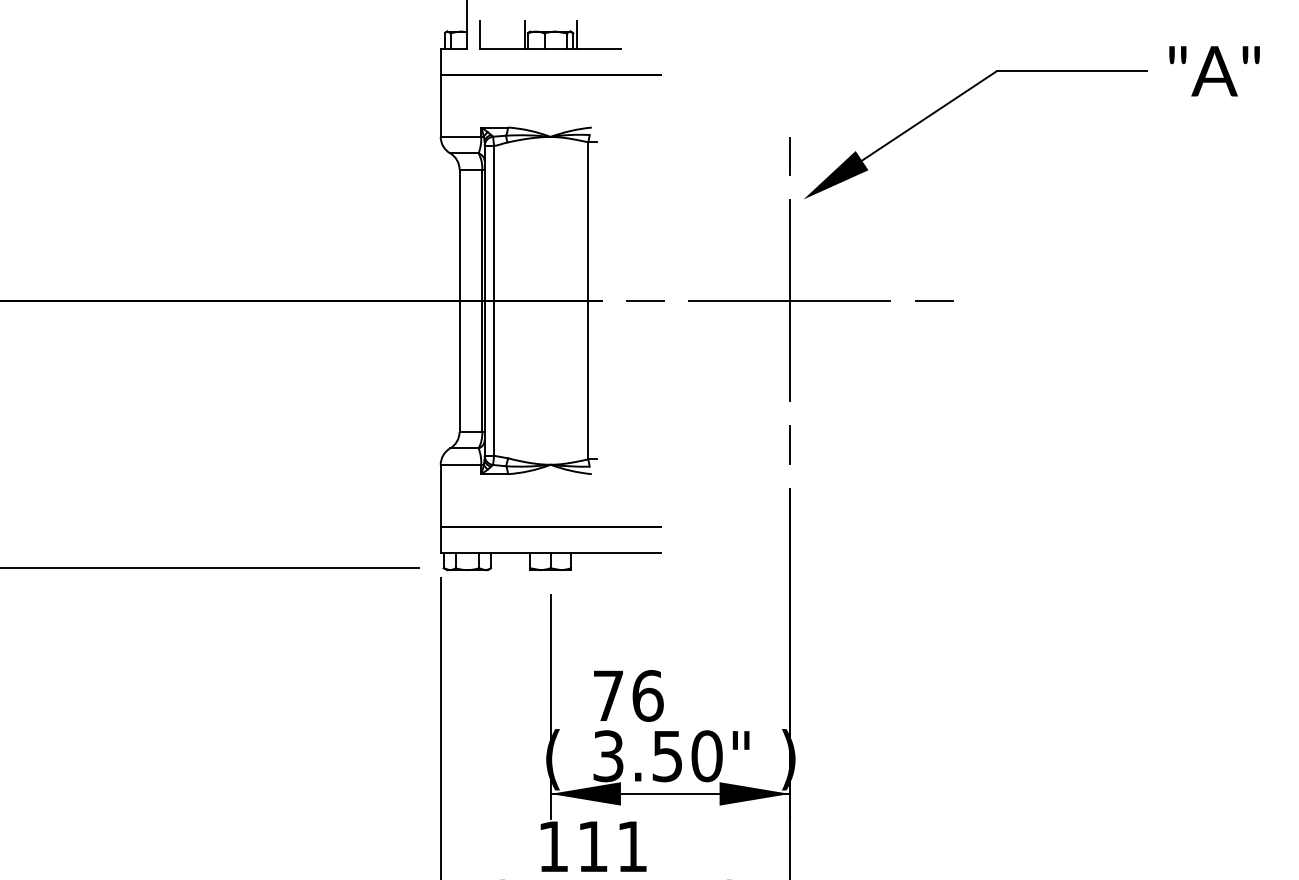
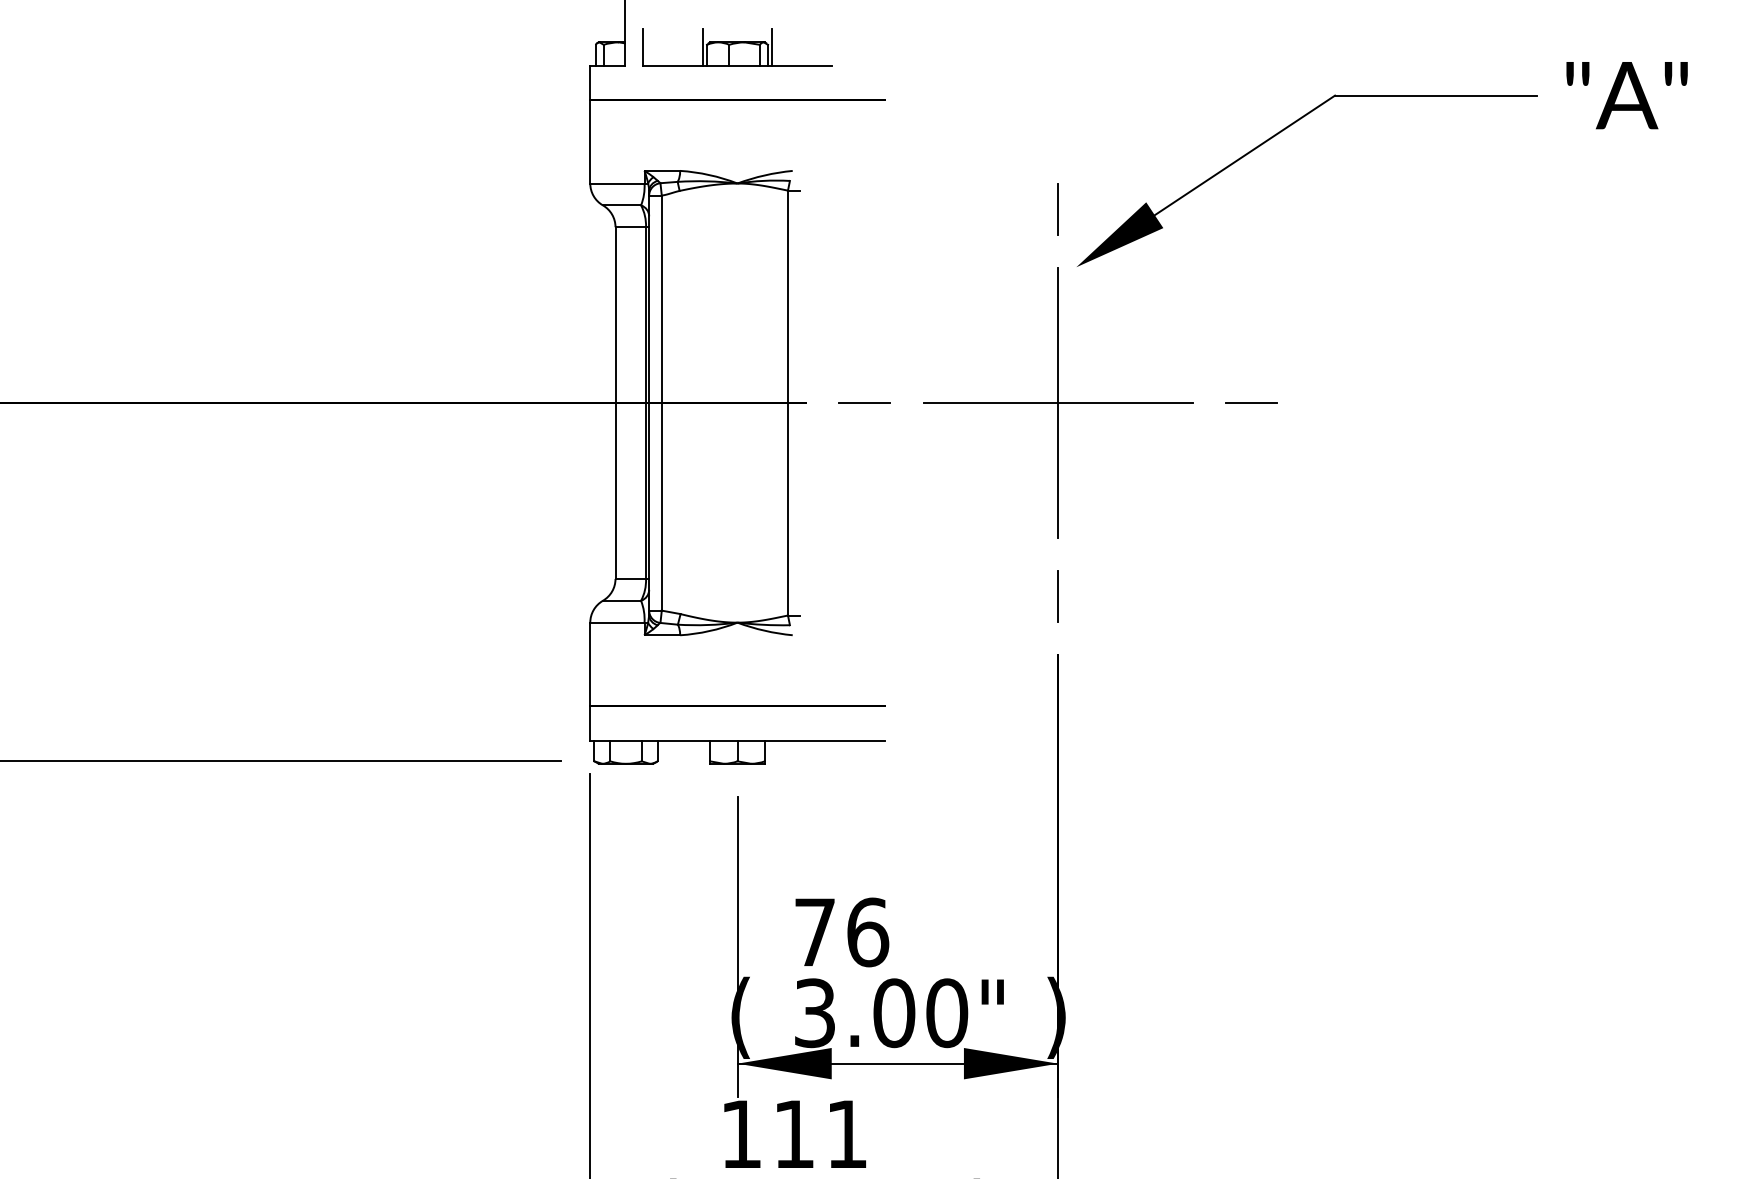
text: (667, 756) -> (894, 1013), 3.50" -> 3.00"

